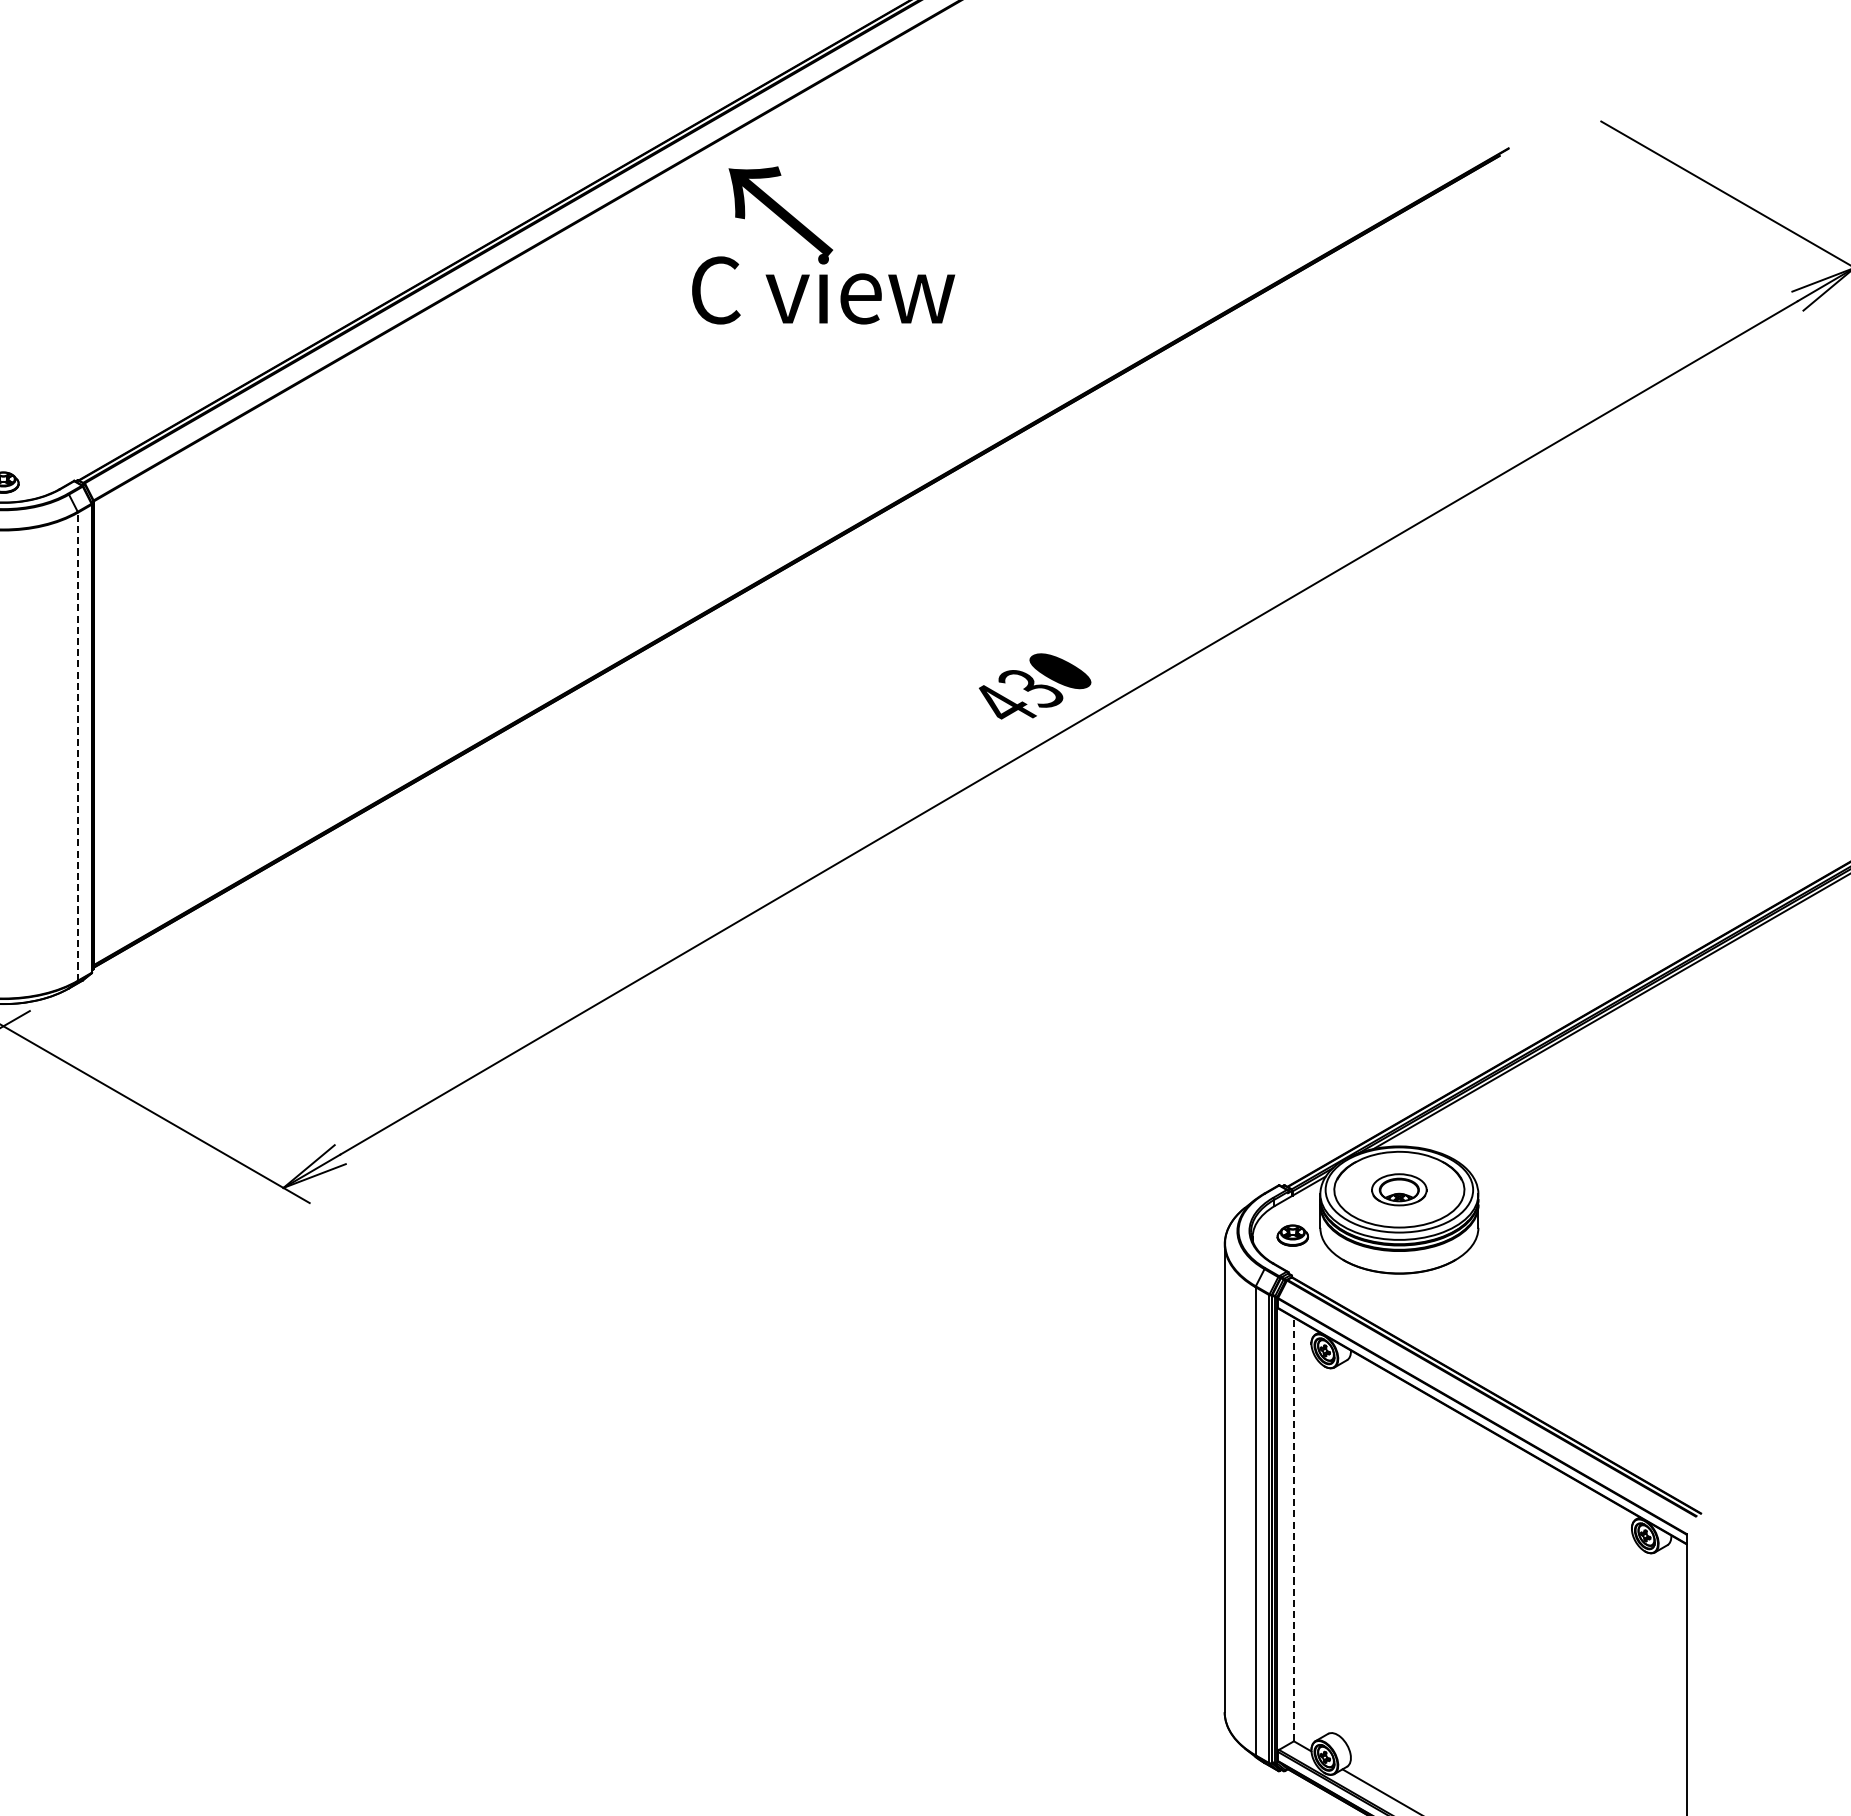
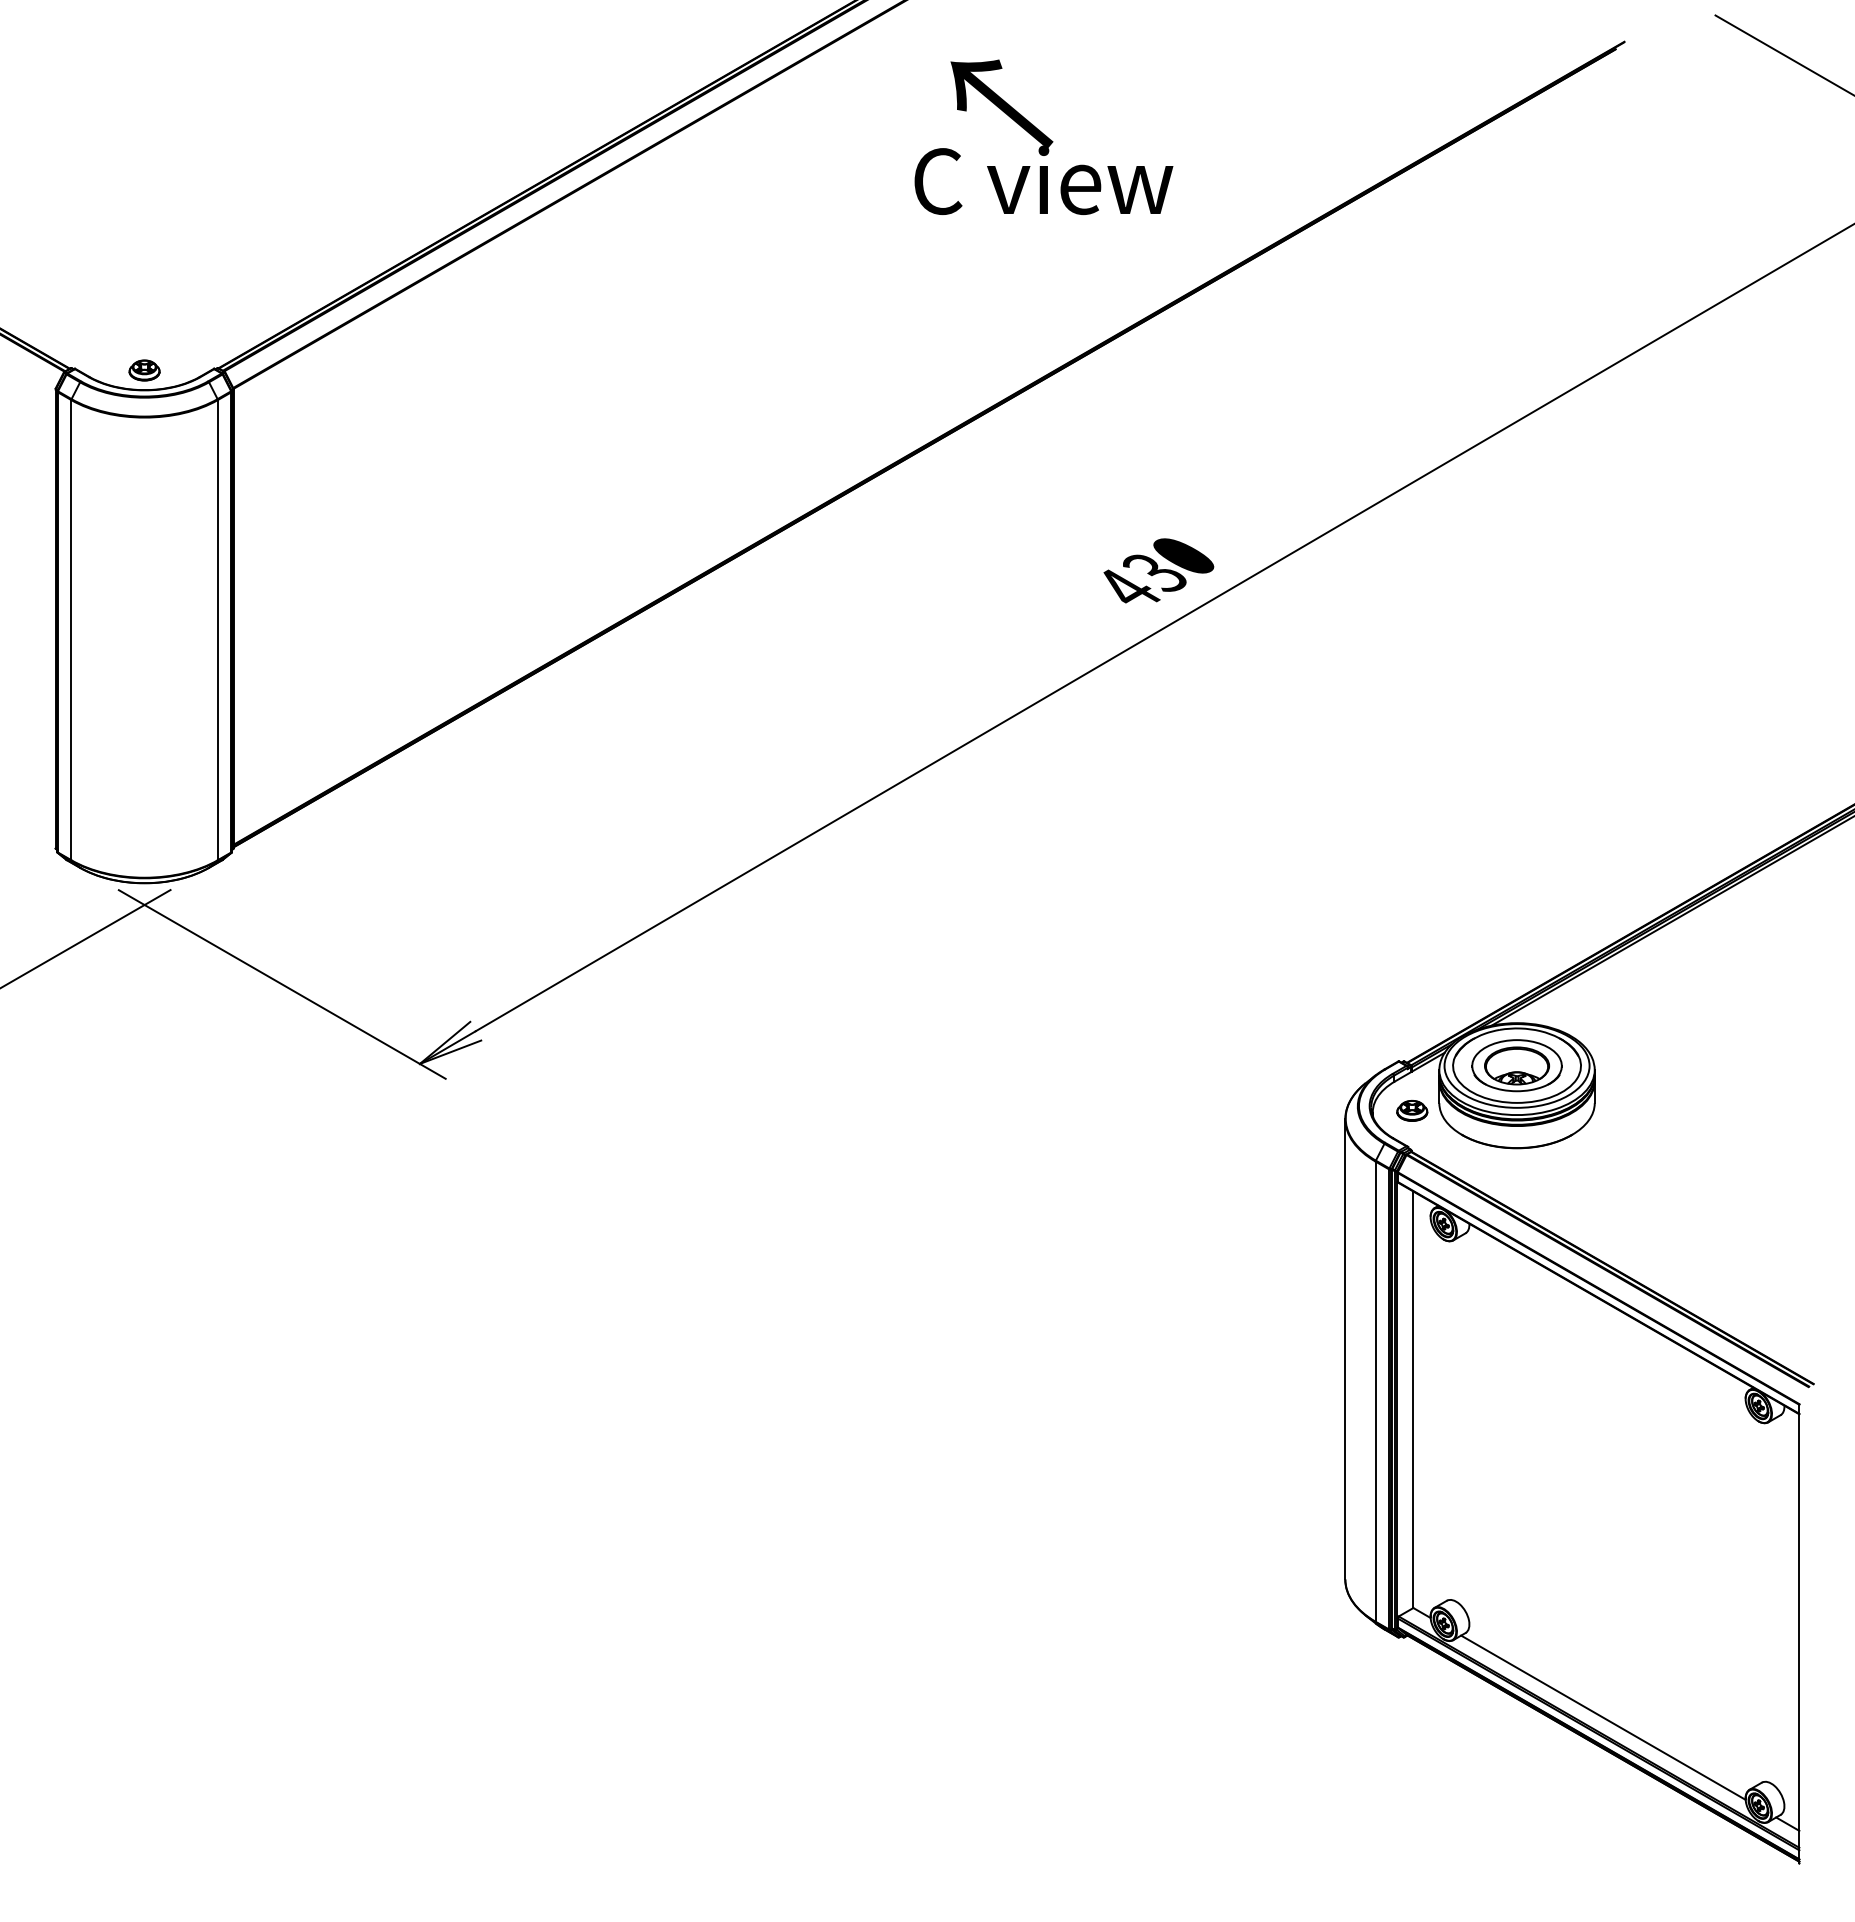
text: (823, 244) -> (1043, 136), moved
line: (77, 746) -> (217, 629), dashed -> solid
part: (1398, 1189) -> (1516, 1065), size x1.67
line: (1294, 1529) -> (1413, 1399), dashed -> solid

